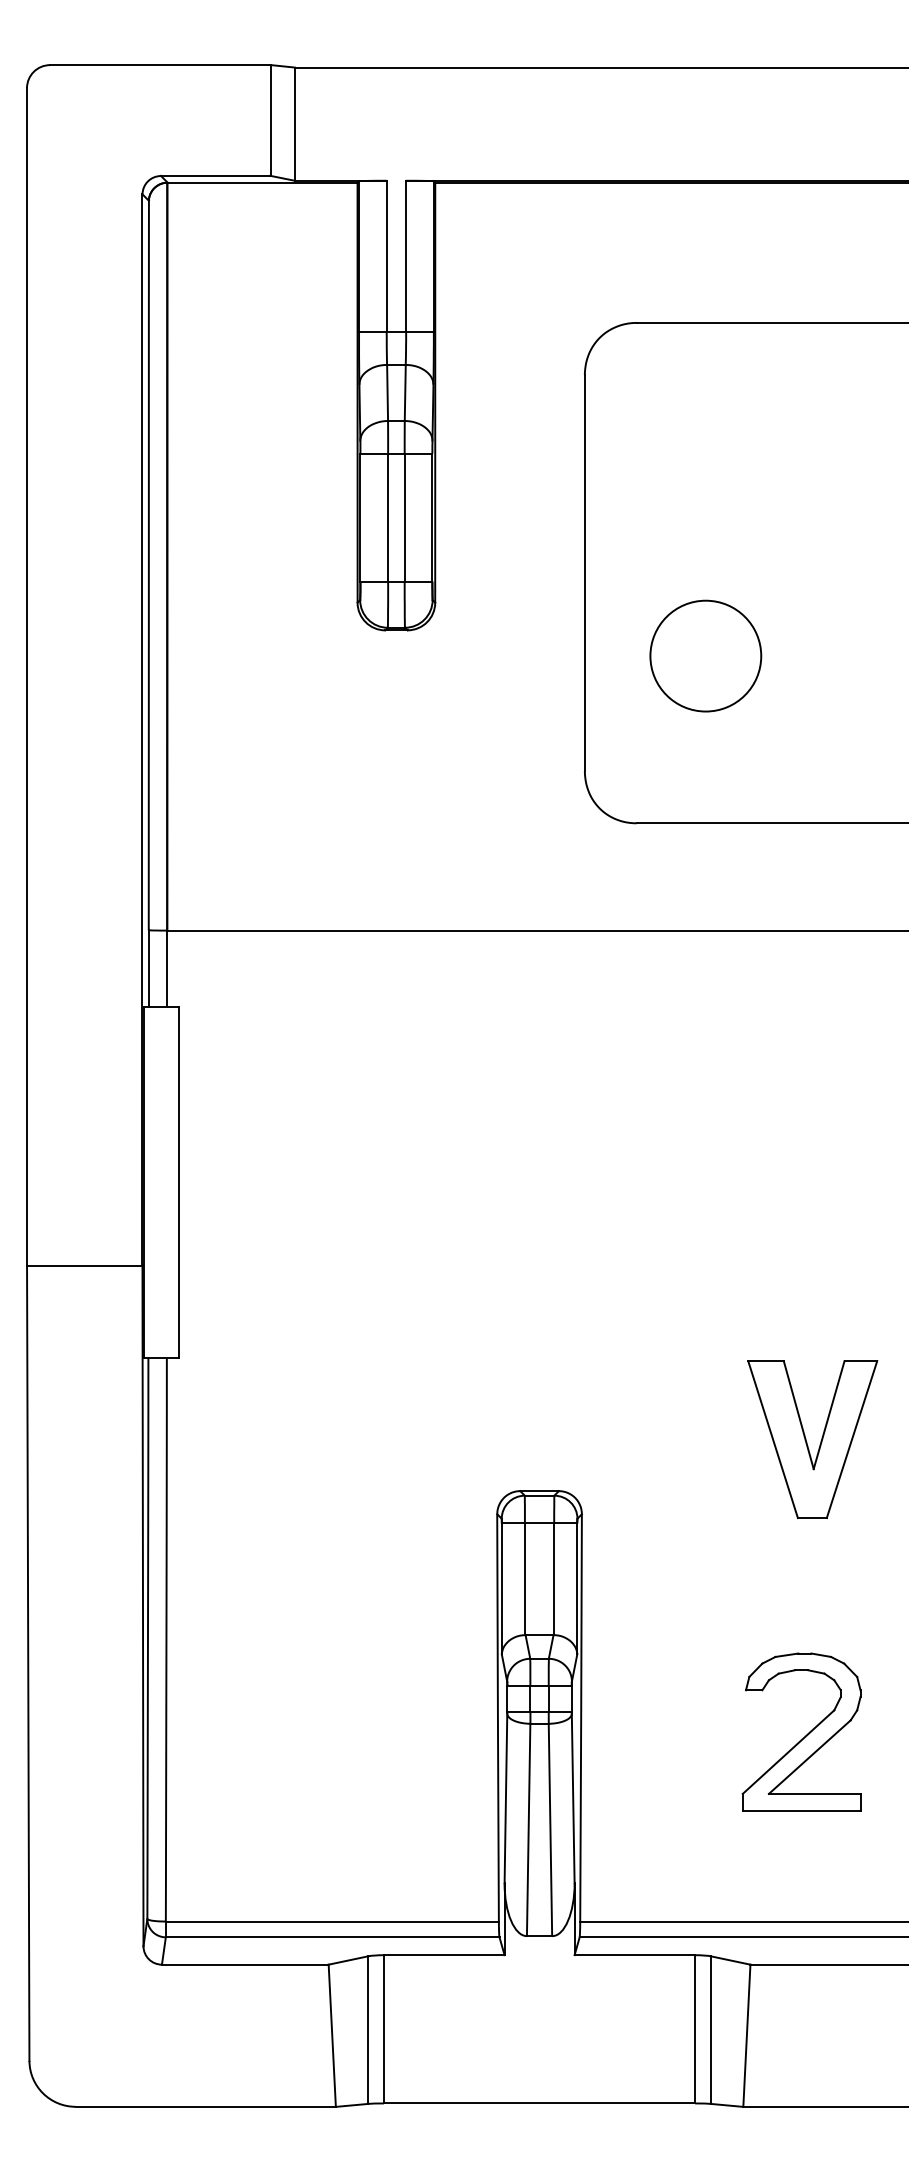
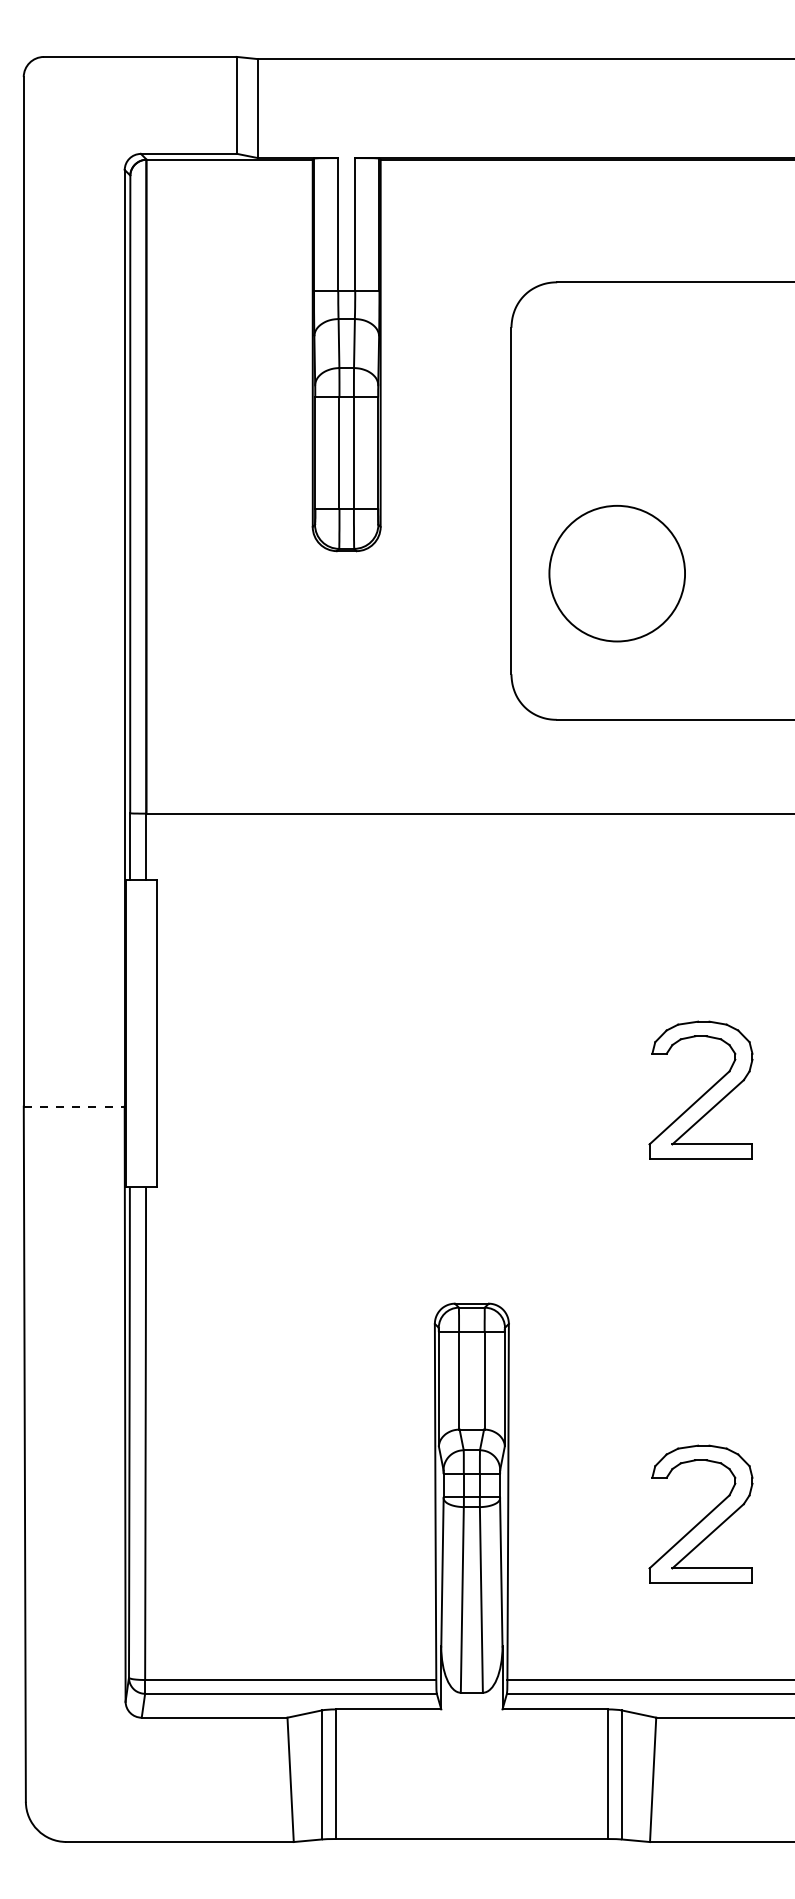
circle: (704, 655) -> (616, 573), size x1.4
part: (801, 1246) -> (700, 1089), added
line: (85, 1265) -> (74, 1106), solid -> dashed
part: (812, 1439) -> (710, 1258), removed

